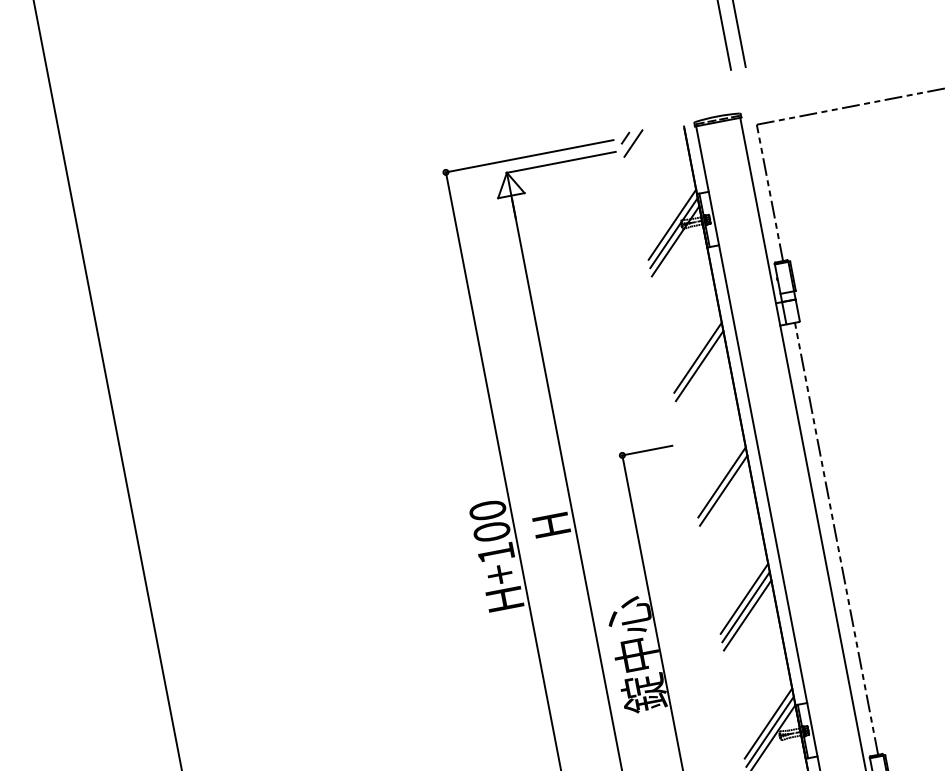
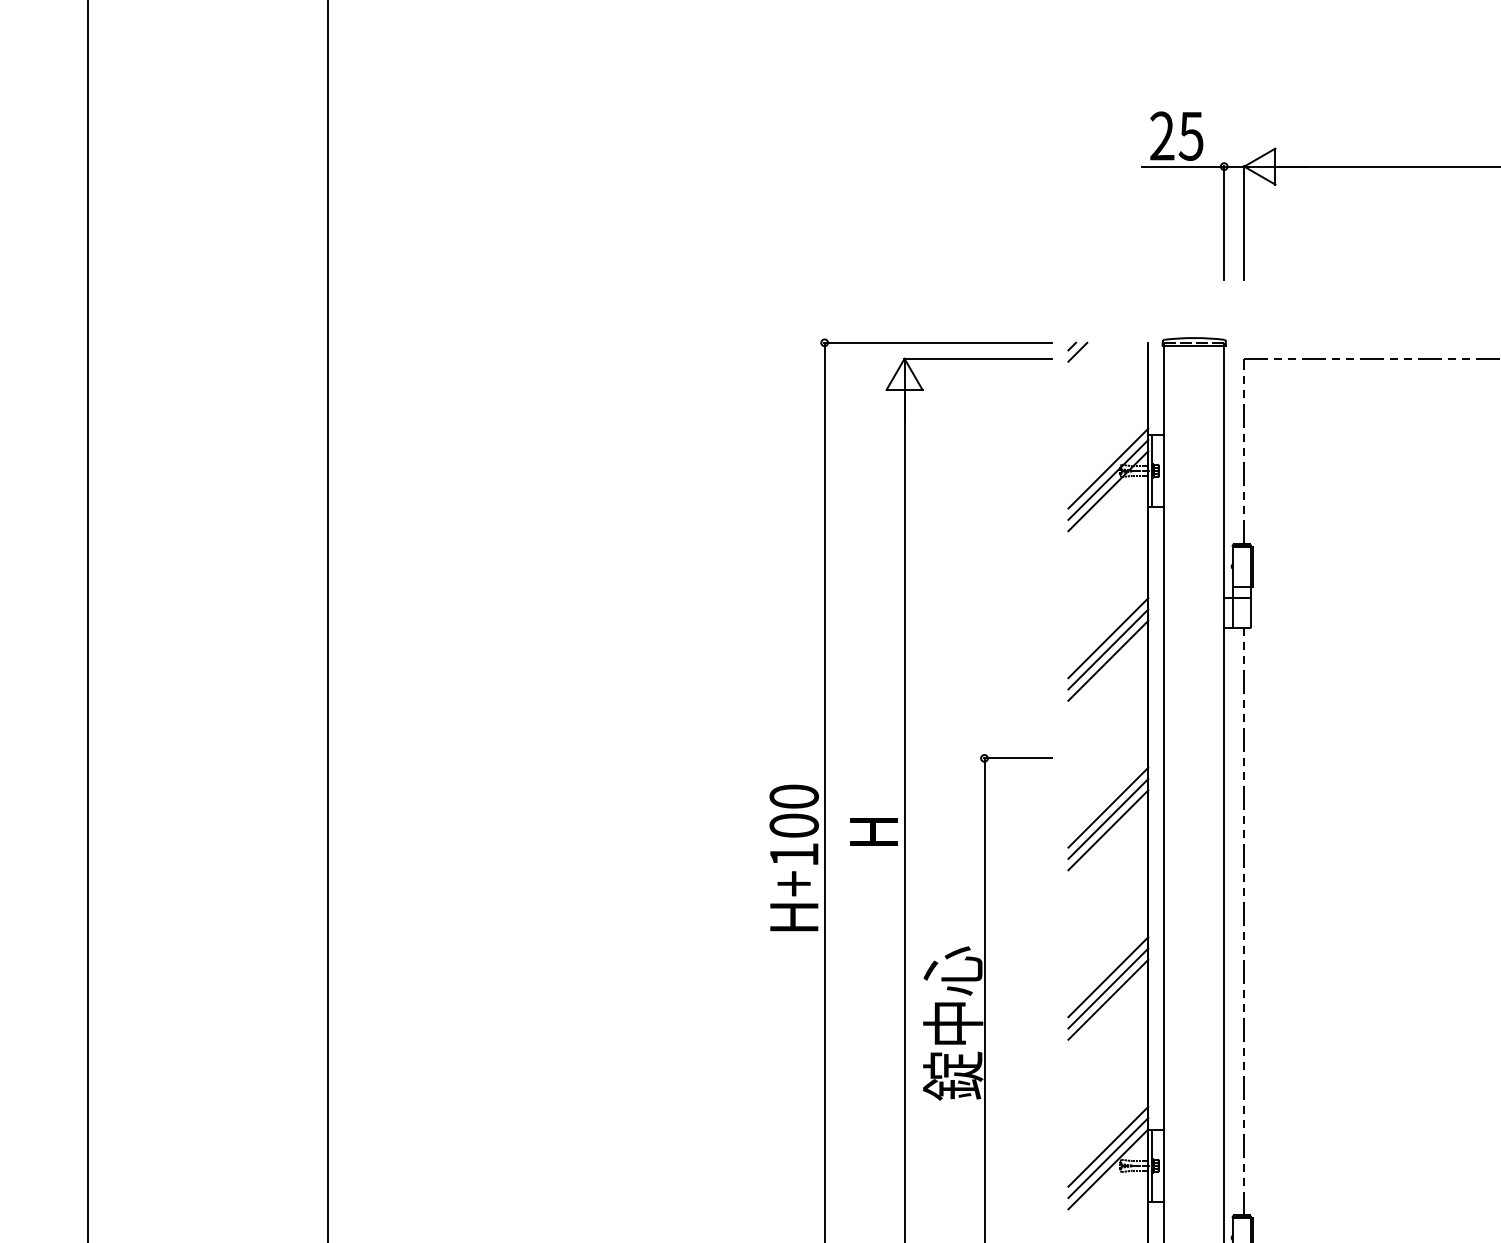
part: (633, 142) -> (1077, 351), size x0.62
line: (696, 349) -> (1108, 638), added
line: (720, 473) -> (1108, 807), added

